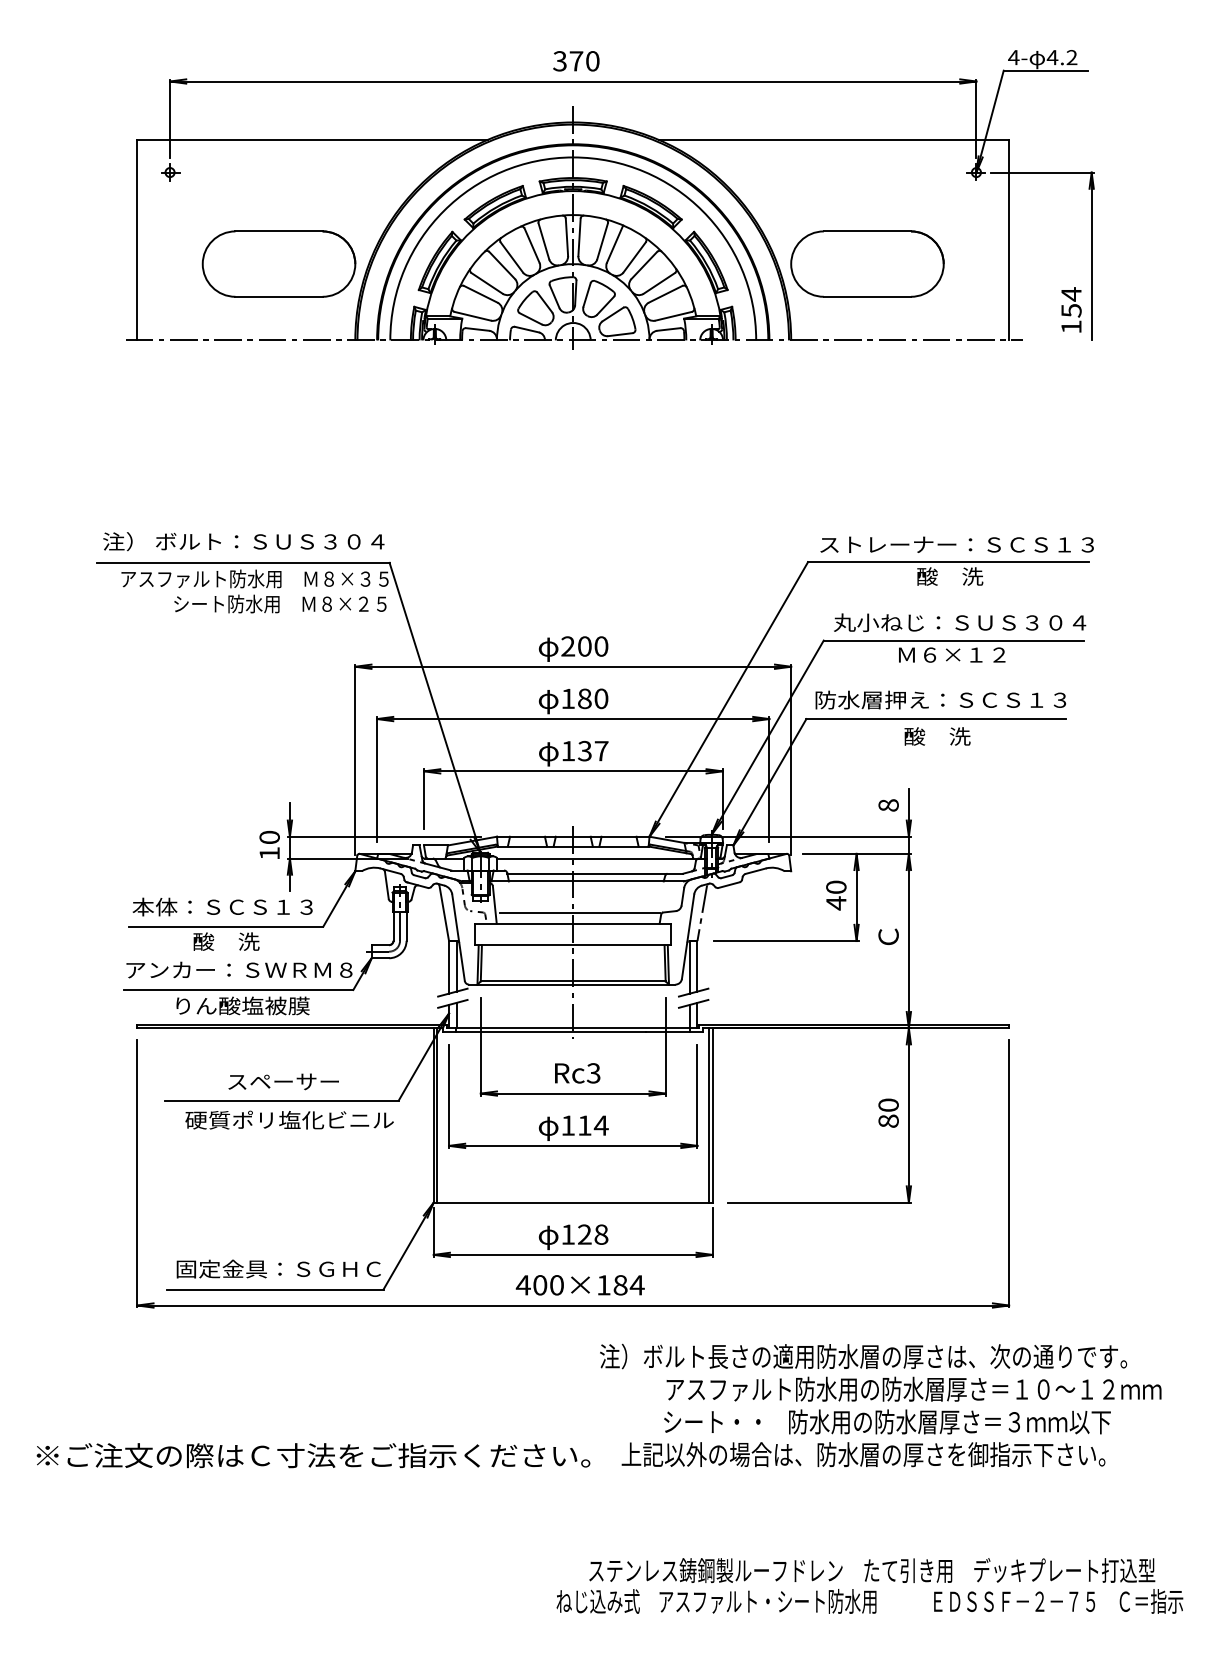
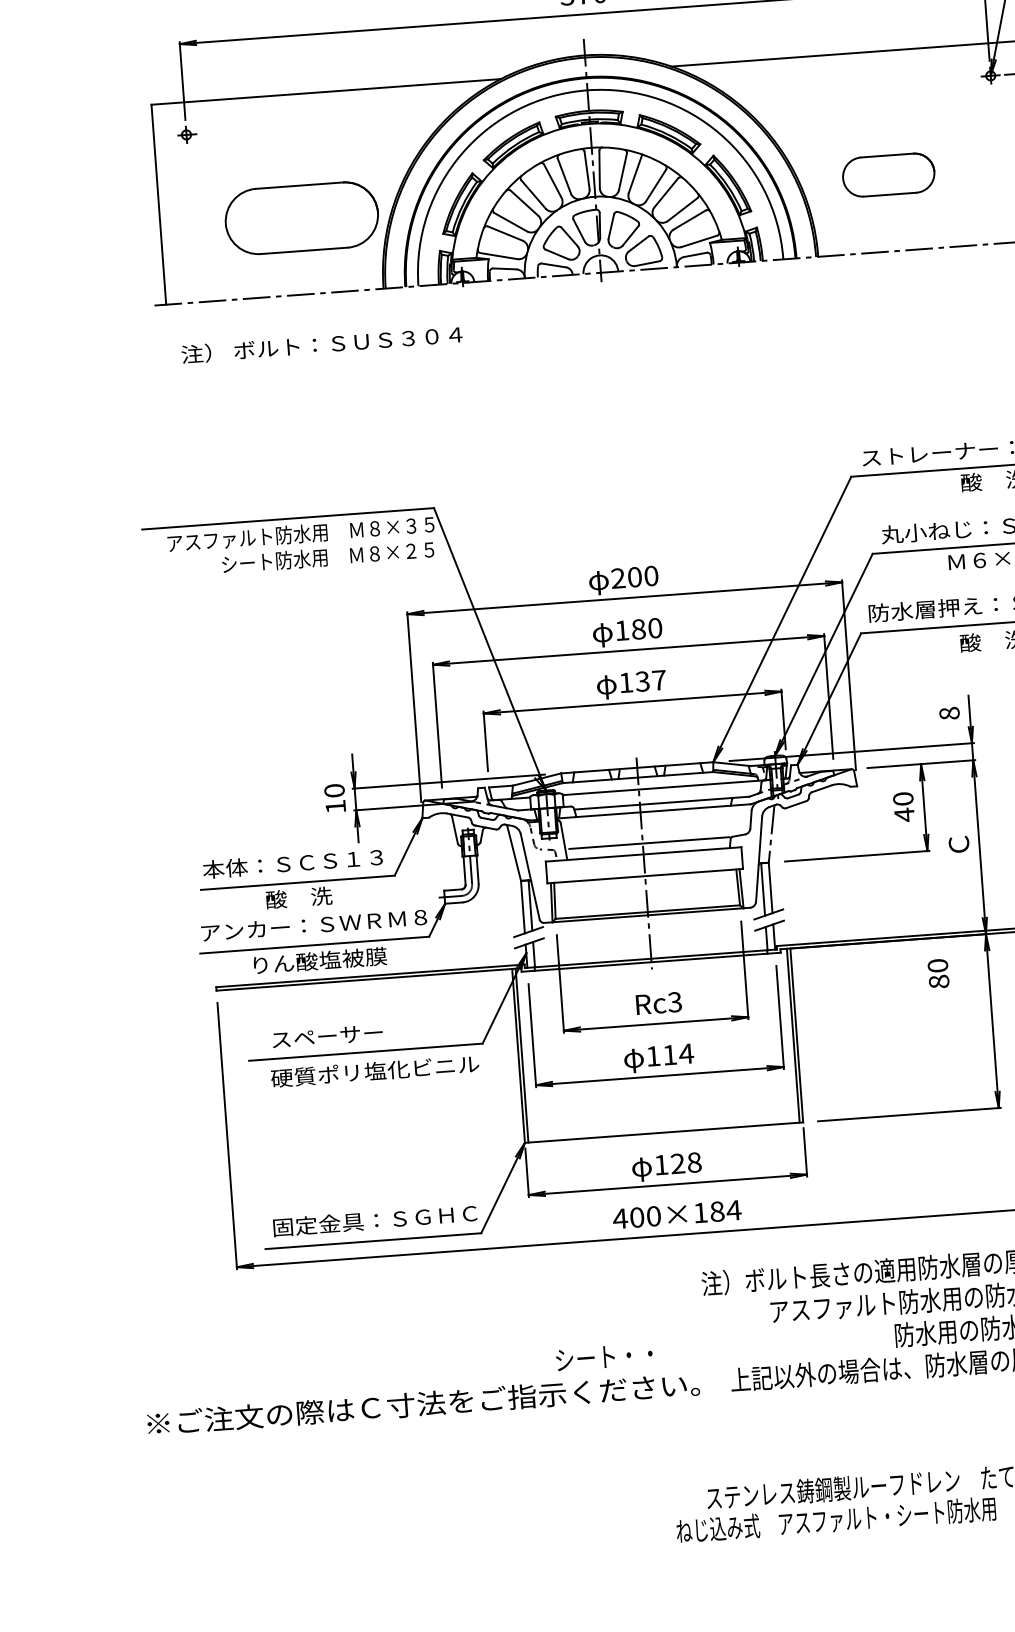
part: (867, 263) -> (888, 174), size x0.6
text: (243, 541) -> (321, 344), moved
text: (283, 1081) -> (327, 1035), moved
text: (888, 1112) -> (938, 973), moved
text: (712, 1421) -> (604, 1356), moved

